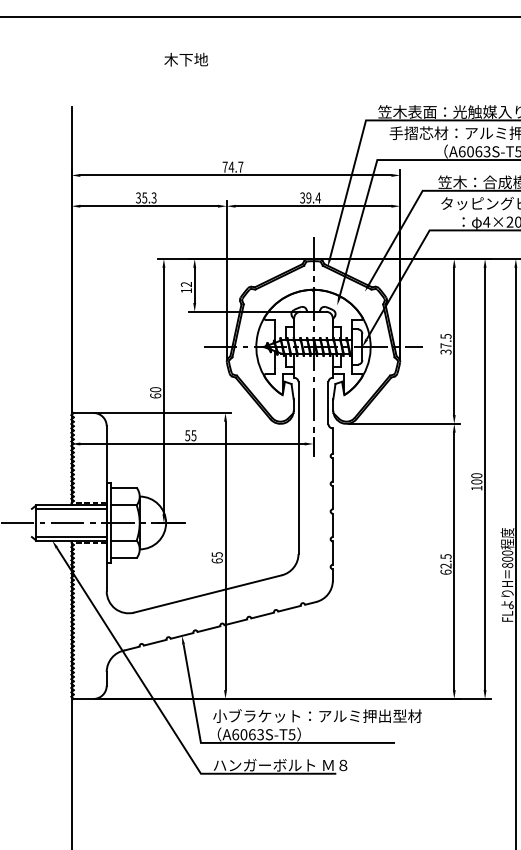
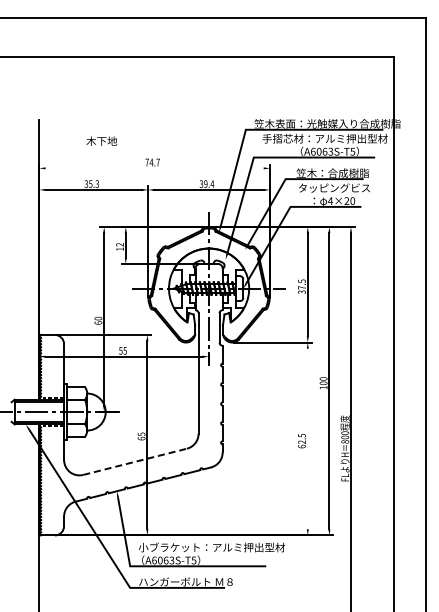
text: (185, 58) -> (101, 140), moved
line: (235, 175) -> (154, 168), removed
line: (453, 560) -> (307, 438), removed
line: (208, 593) -> (135, 461), solid -> dashed

